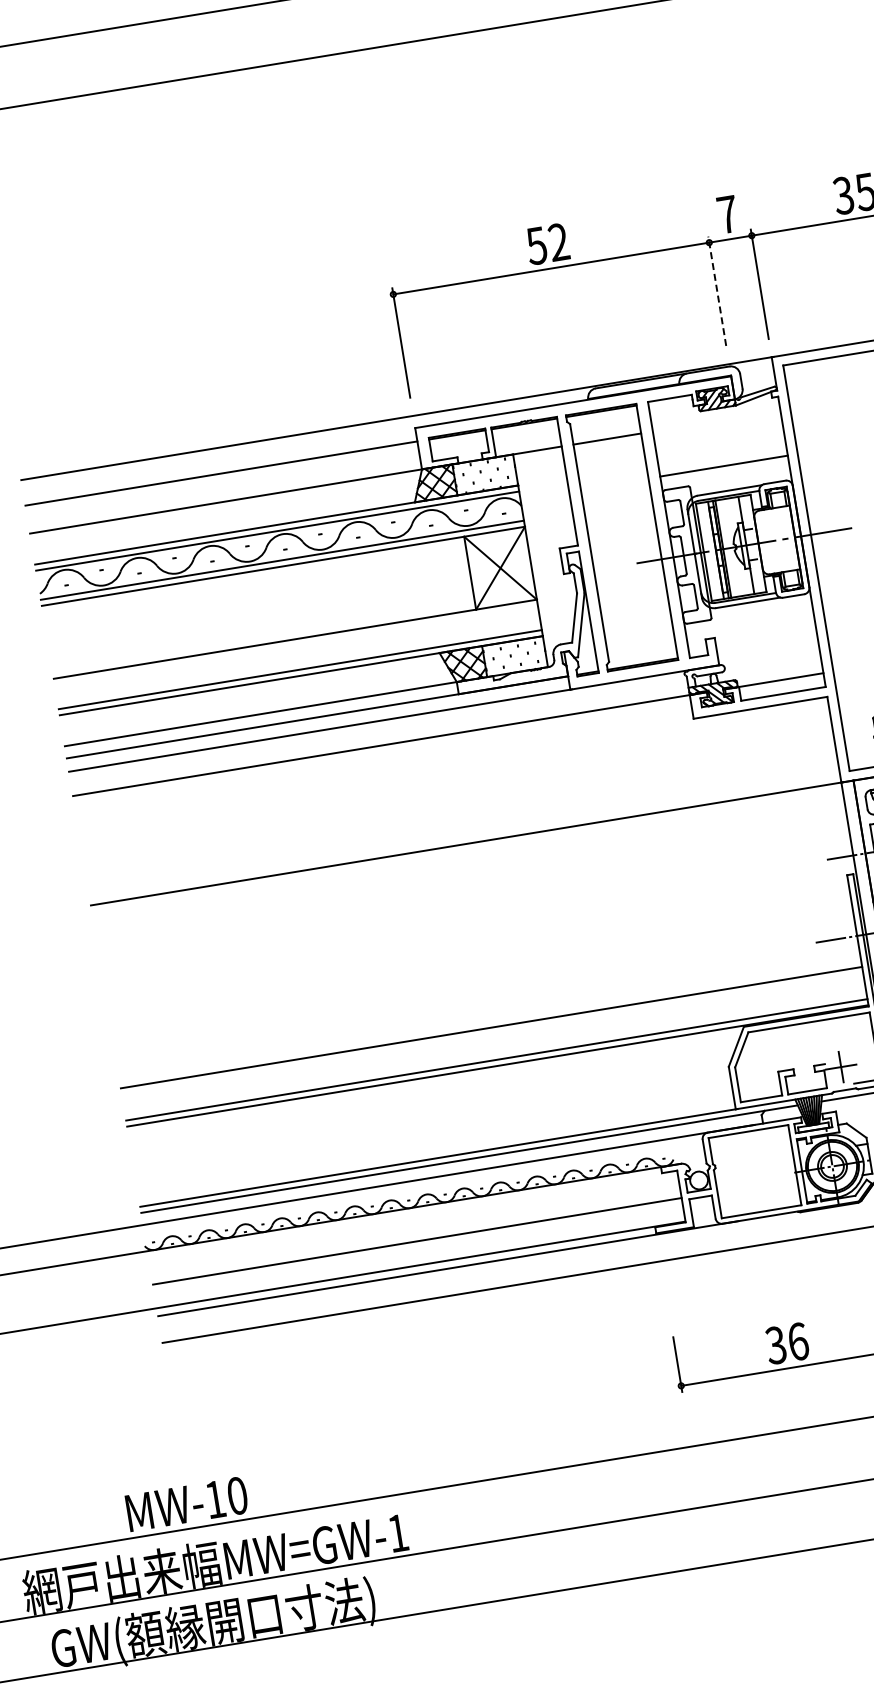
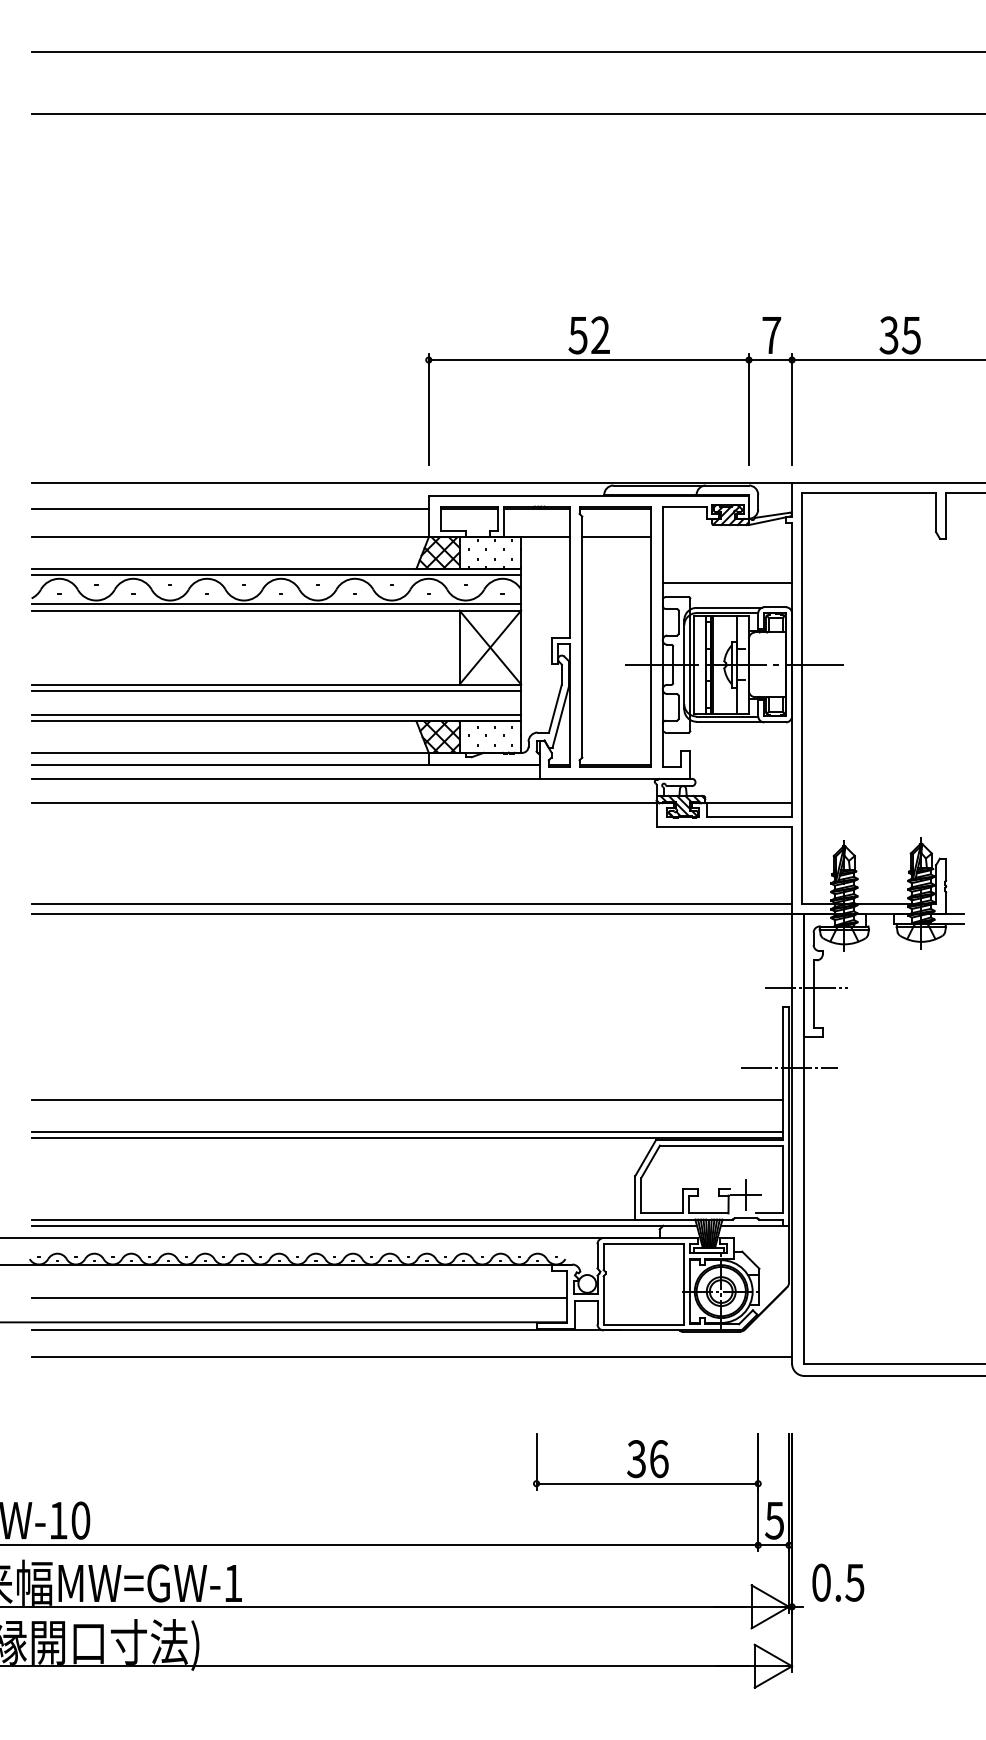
line: (716, 290) -> (748, 408), dashed -> solid
line: (296, 645) -> (276, 690), added
line: (464, 834) -> (411, 904), added

